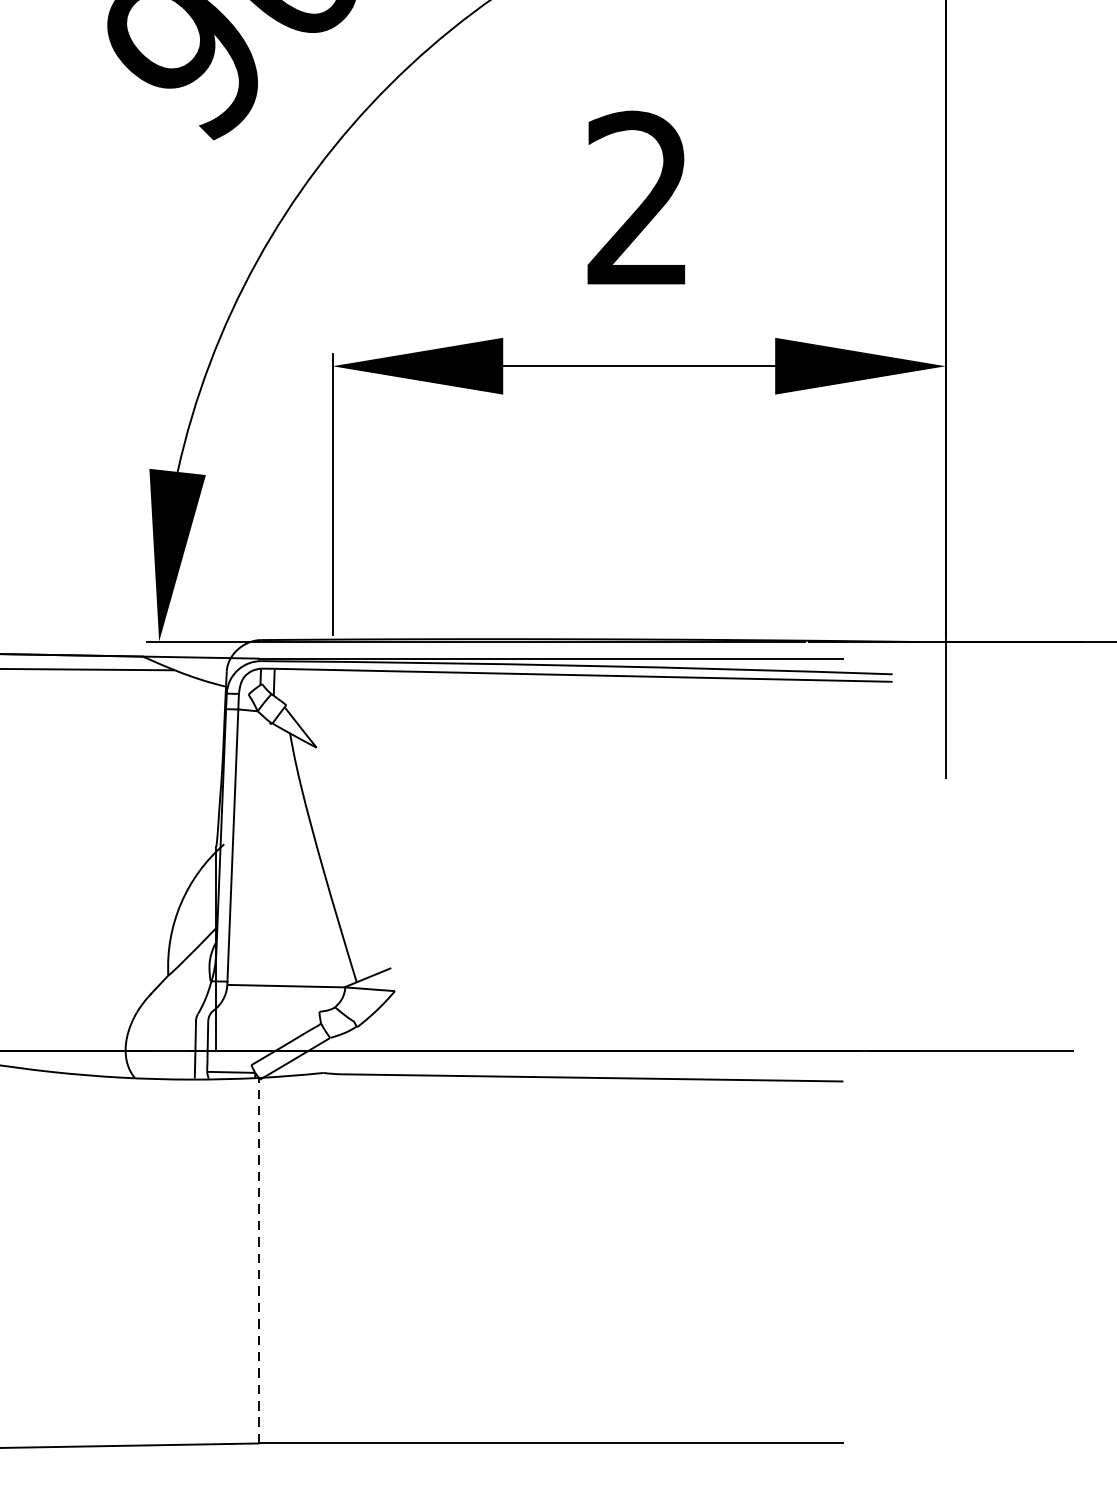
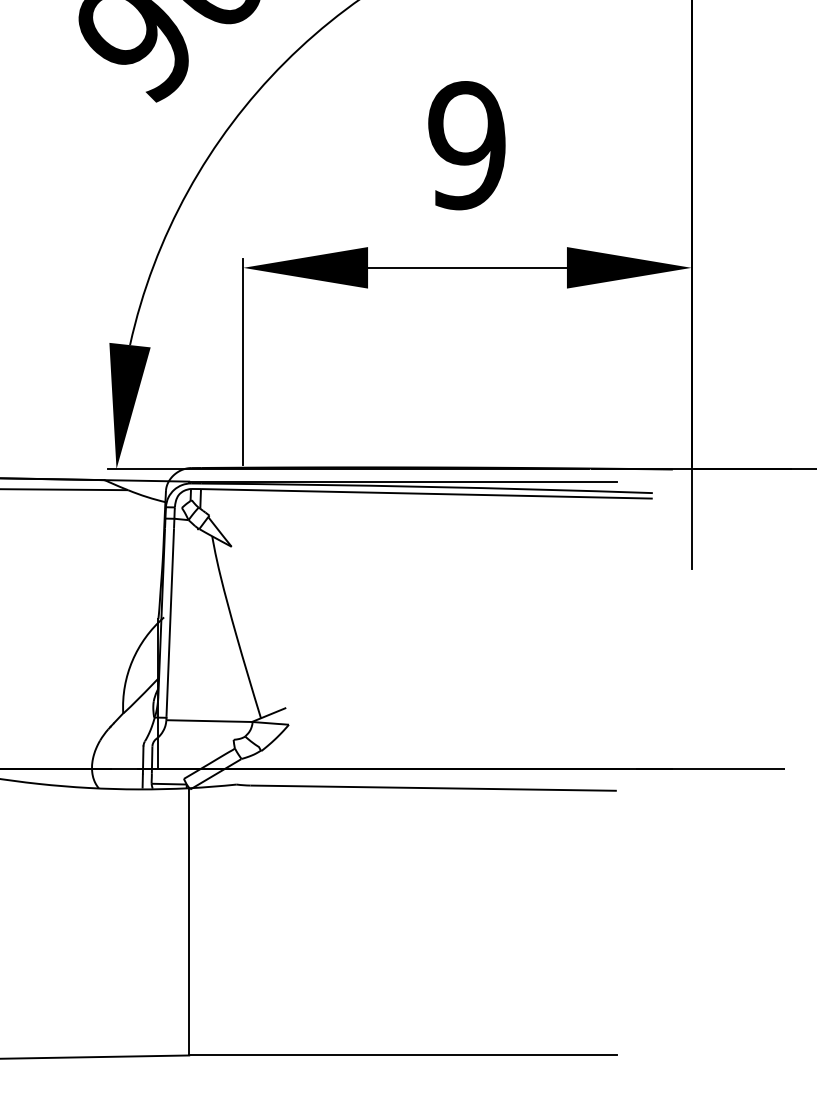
text: (637, 198) -> (466, 145), 2 -> 9
line: (258, 1260) -> (189, 921), dashed -> solid

